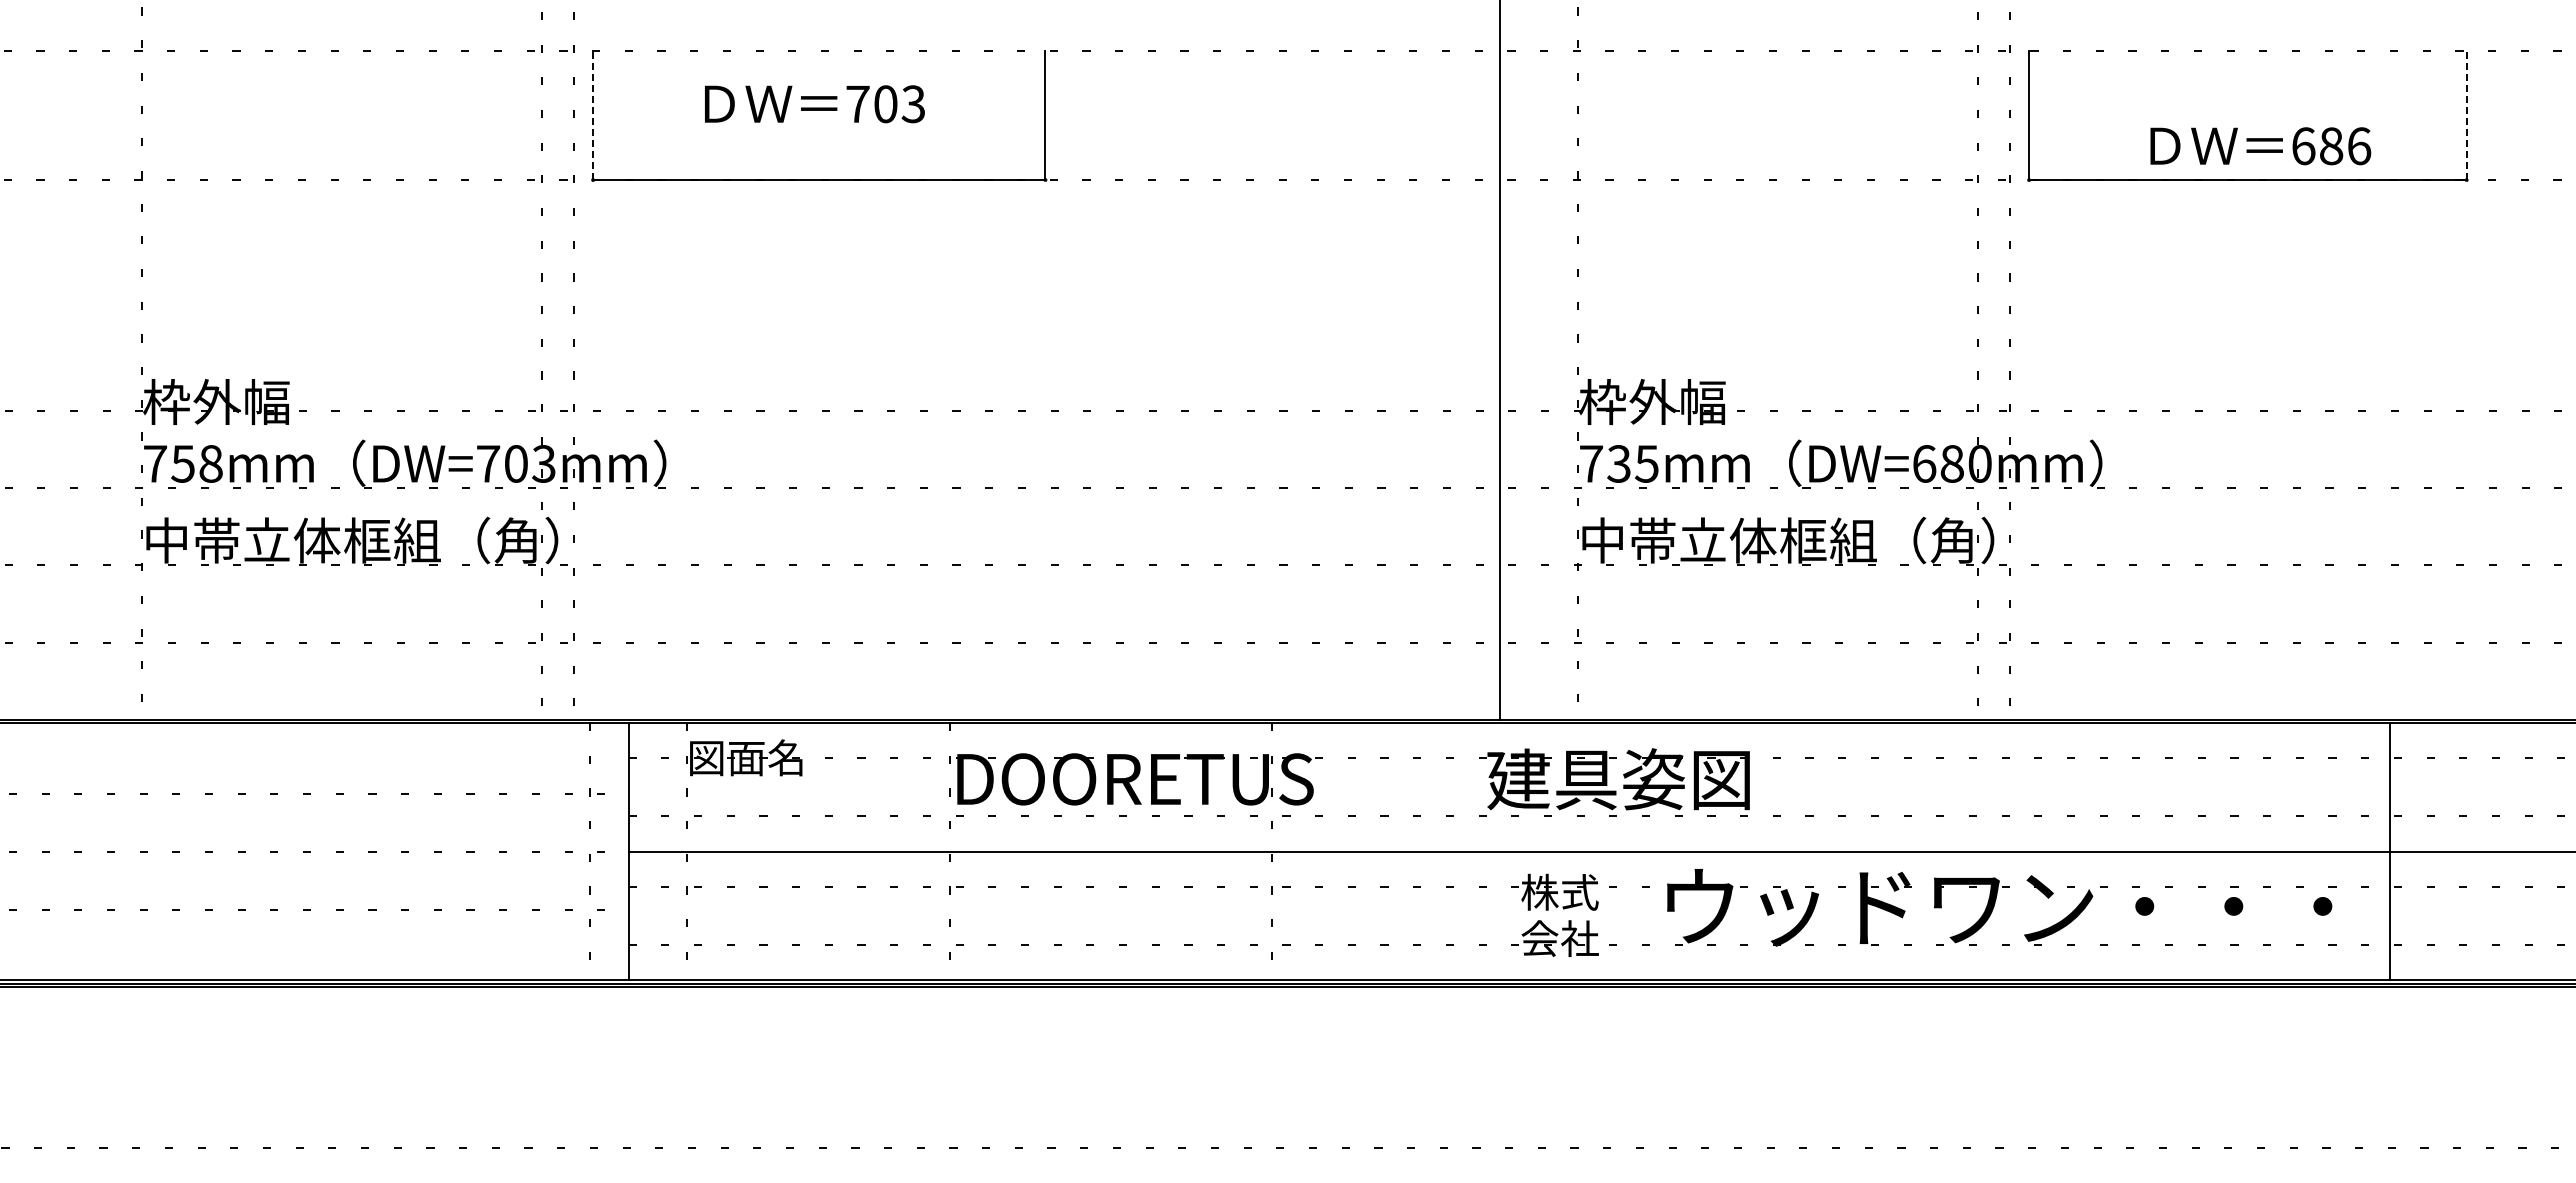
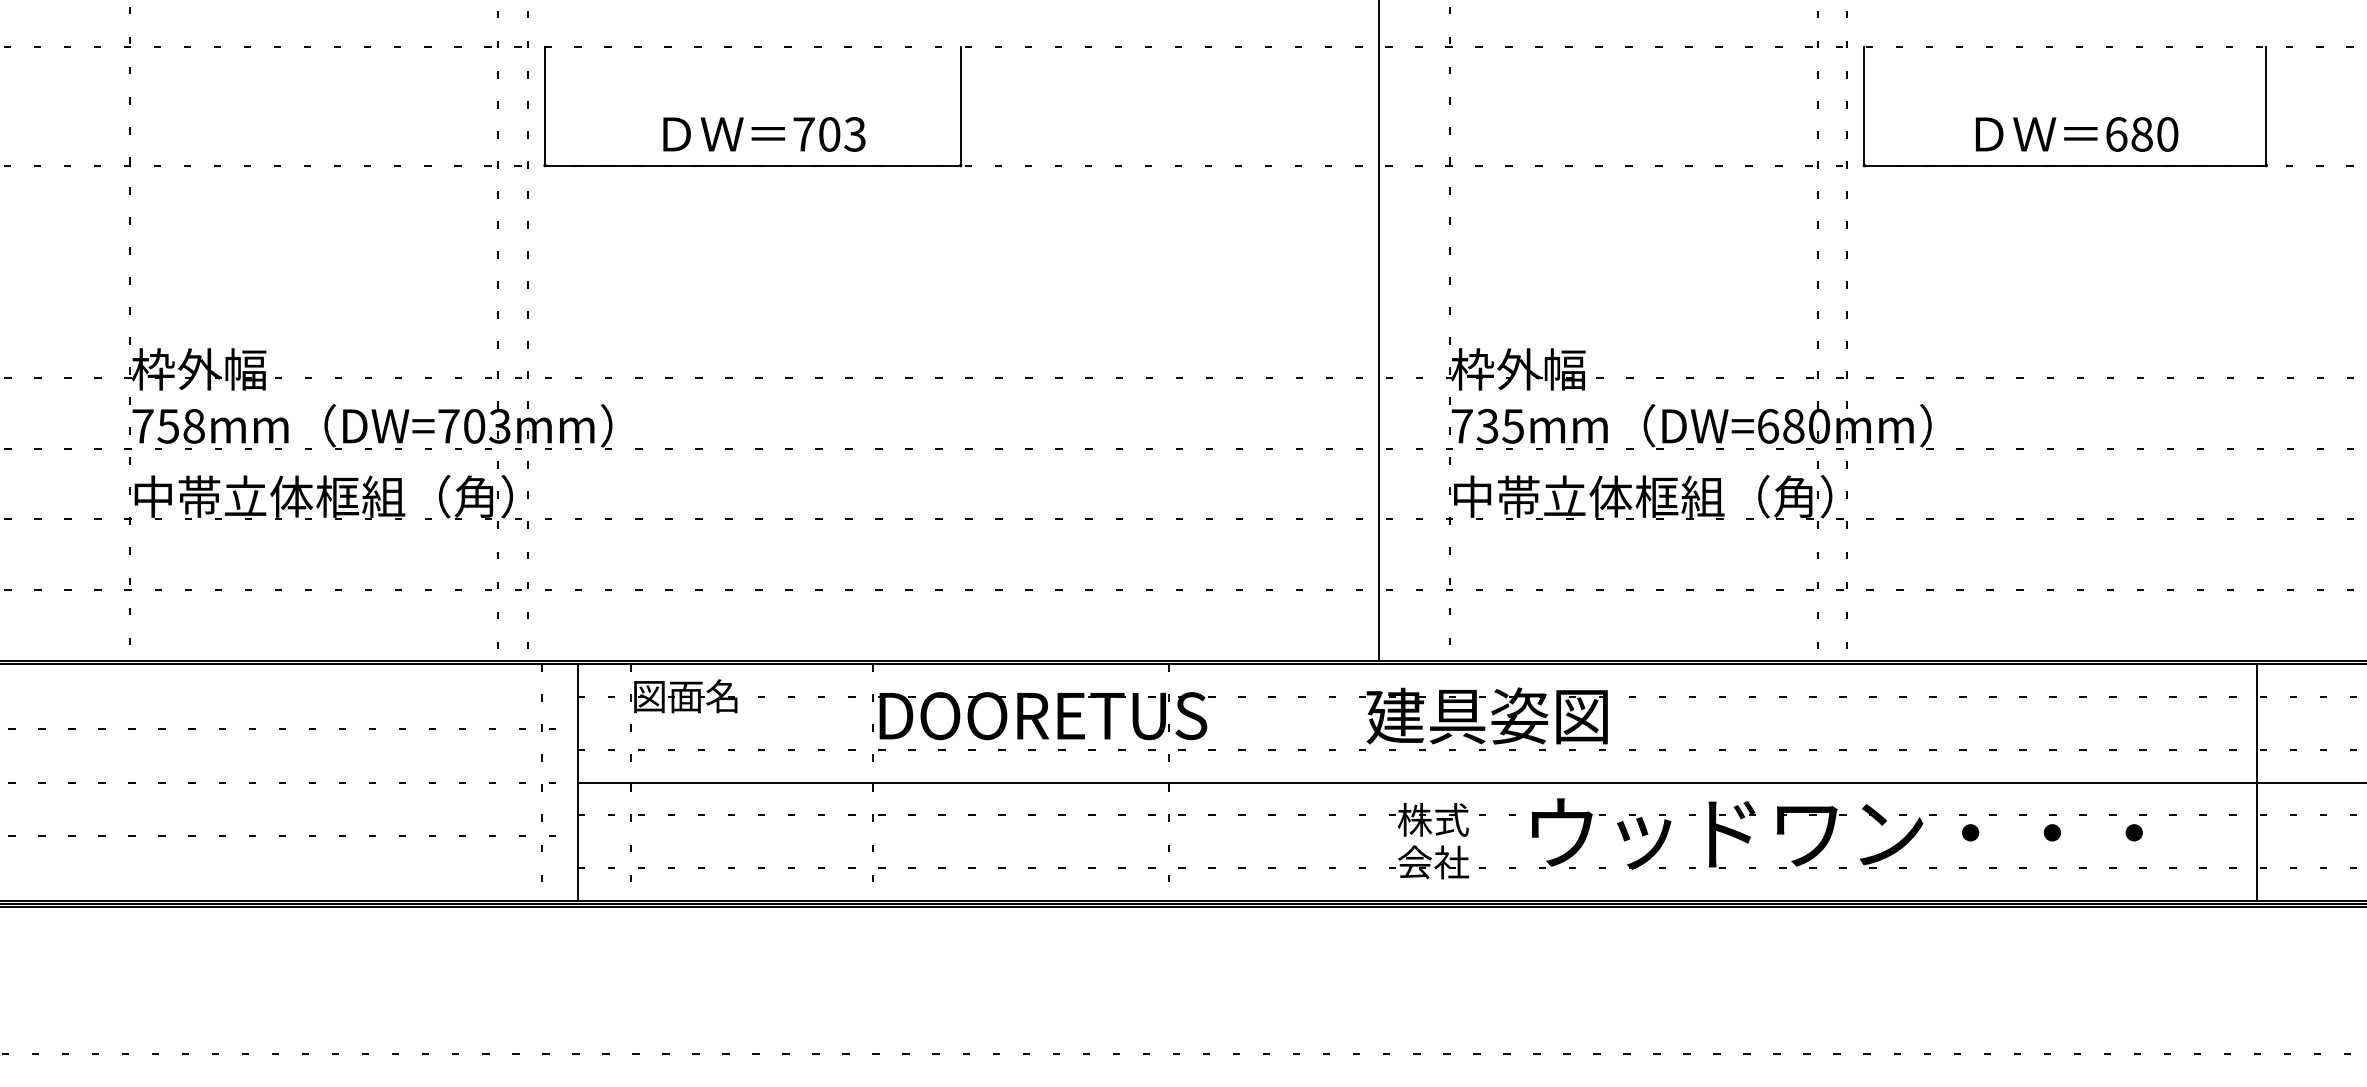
text: (814, 104) -> (764, 134), moved
line: (593, 115) -> (545, 106), dashed -> solid
line: (2466, 115) -> (2266, 106), dashed -> solid
text: (2359, 146) -> (2167, 134), 686 -> 680
line: (2390, 851) -> (2257, 782), moved

